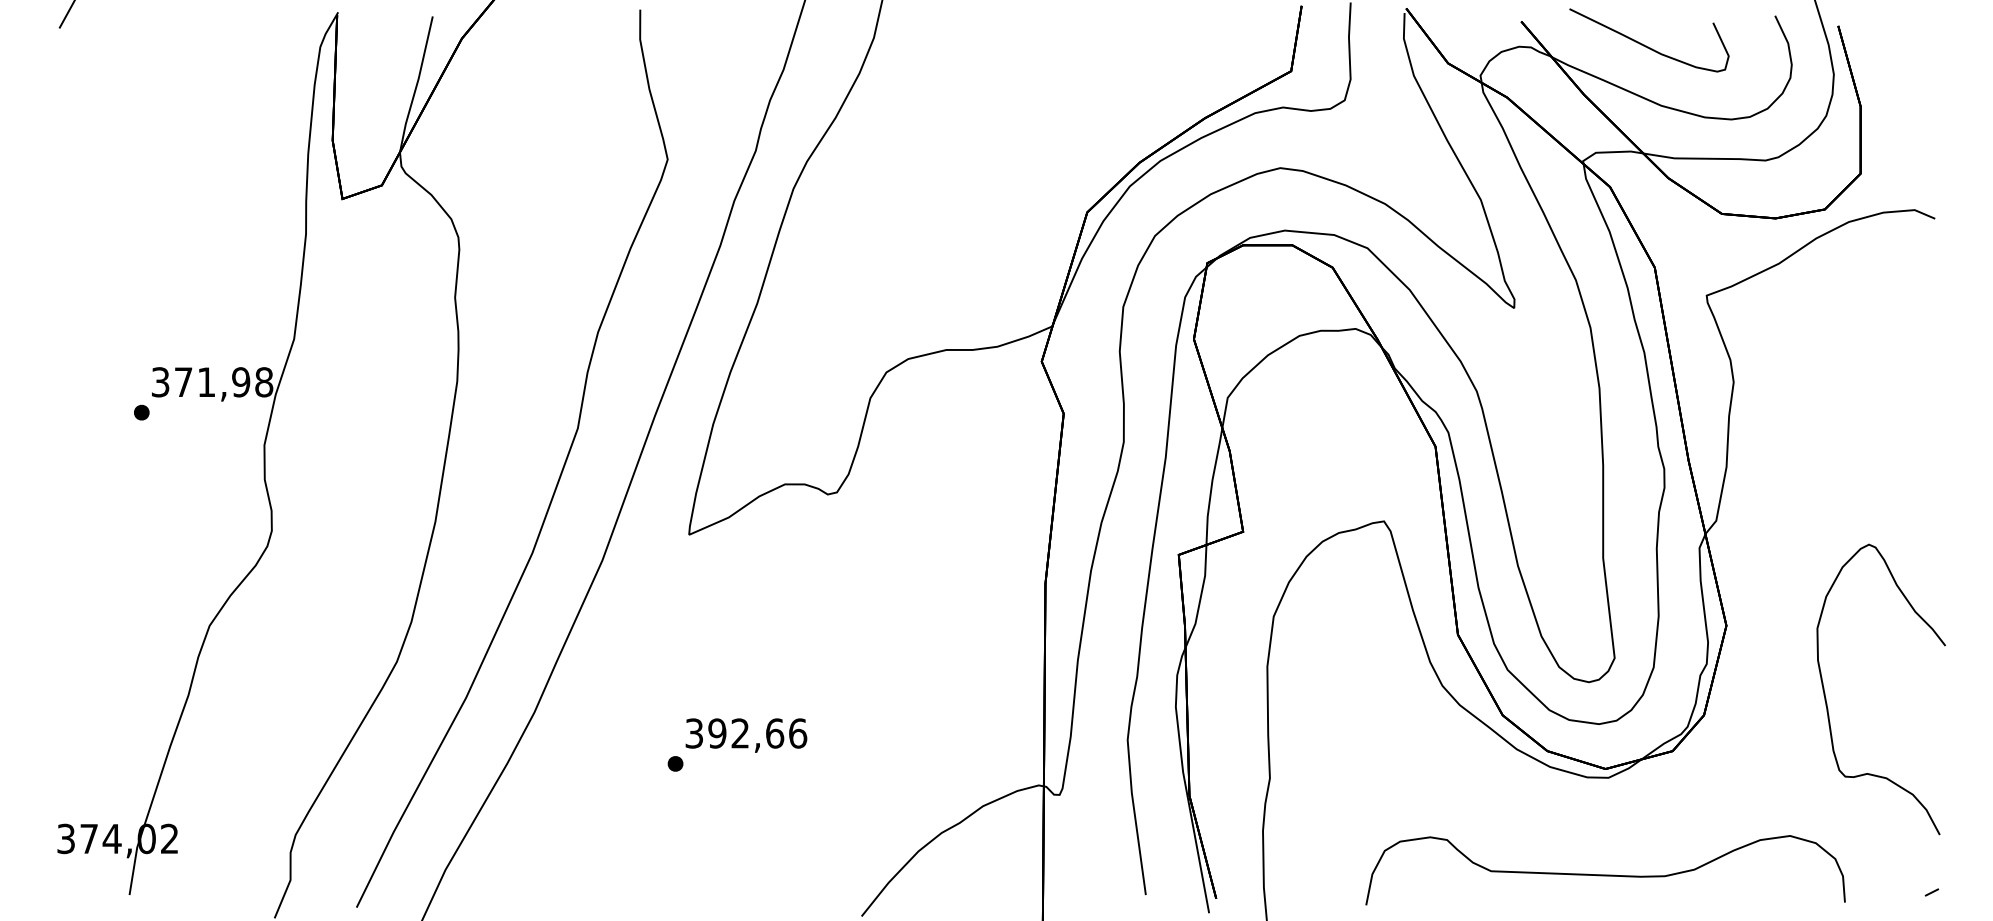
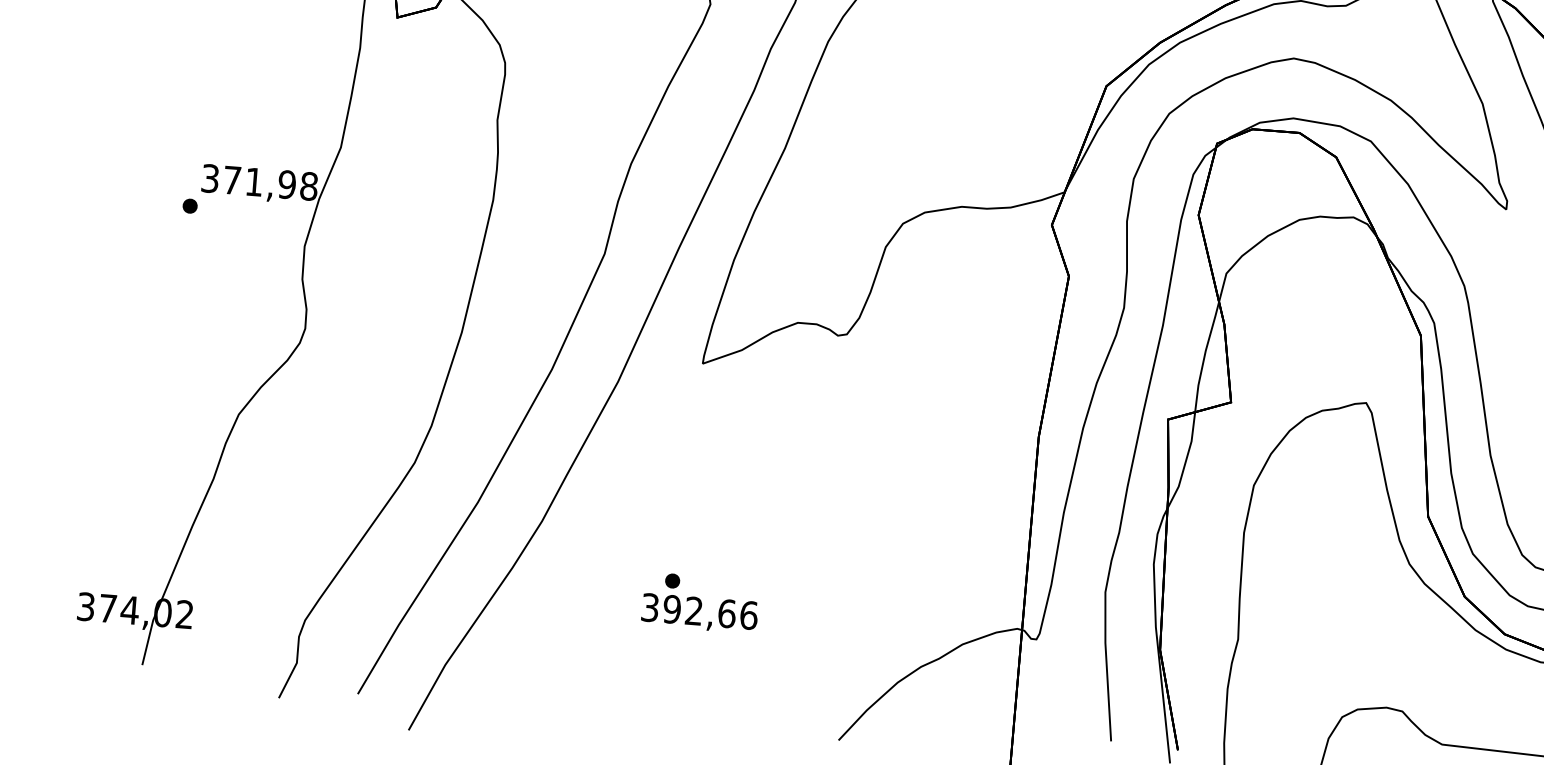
text: (746, 735) -> (699, 613), moved

